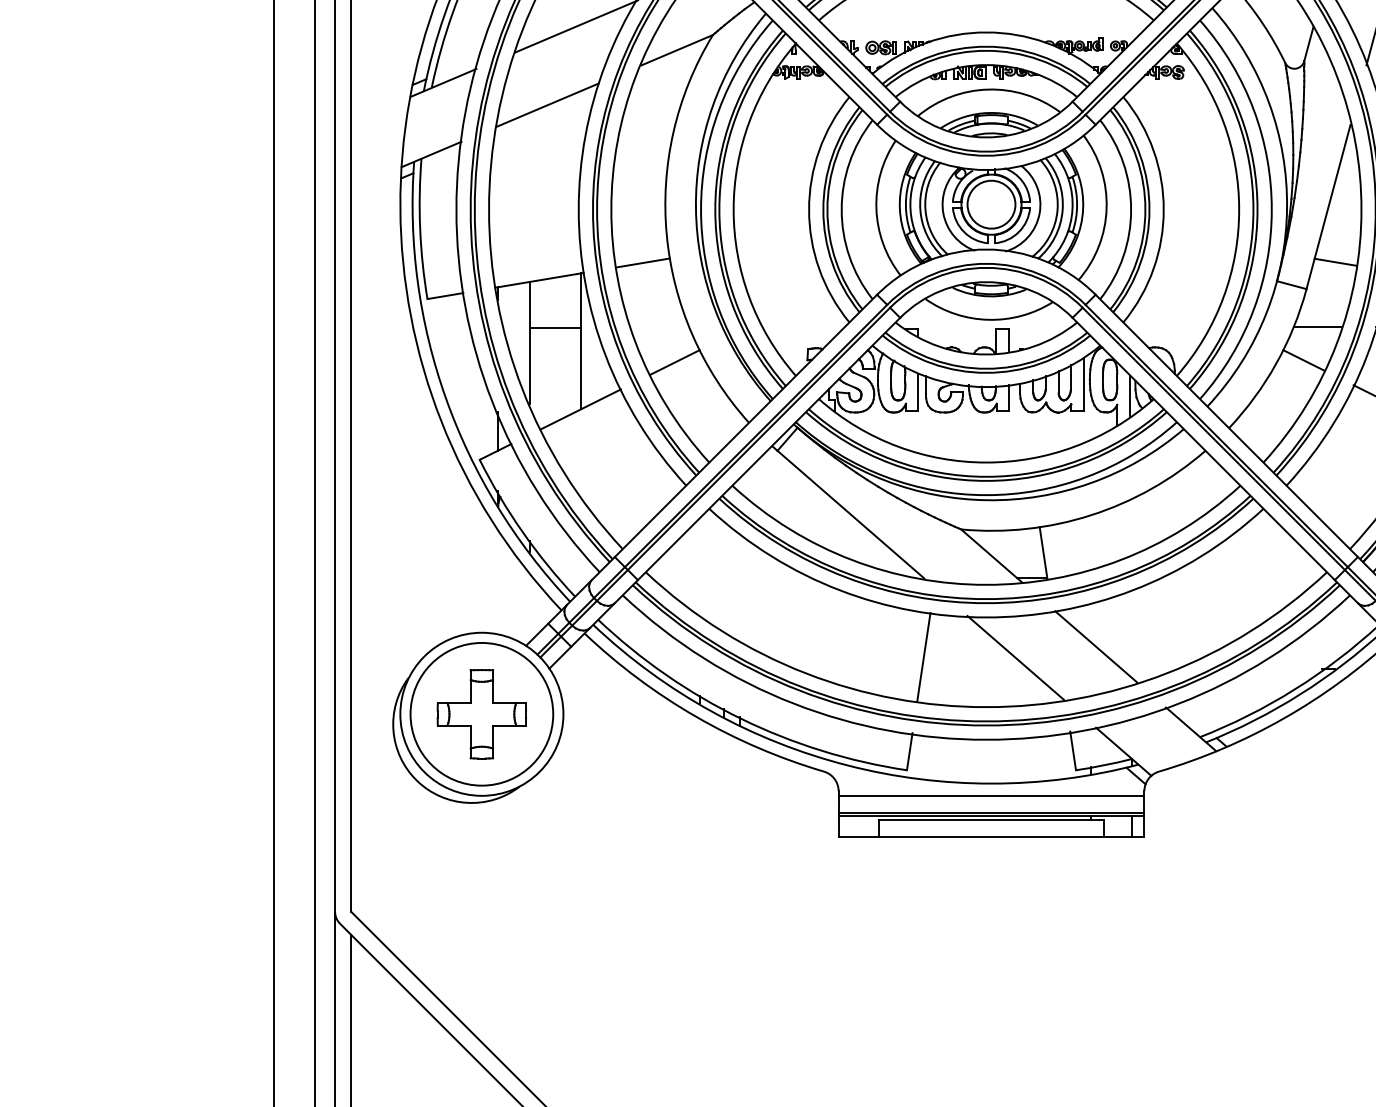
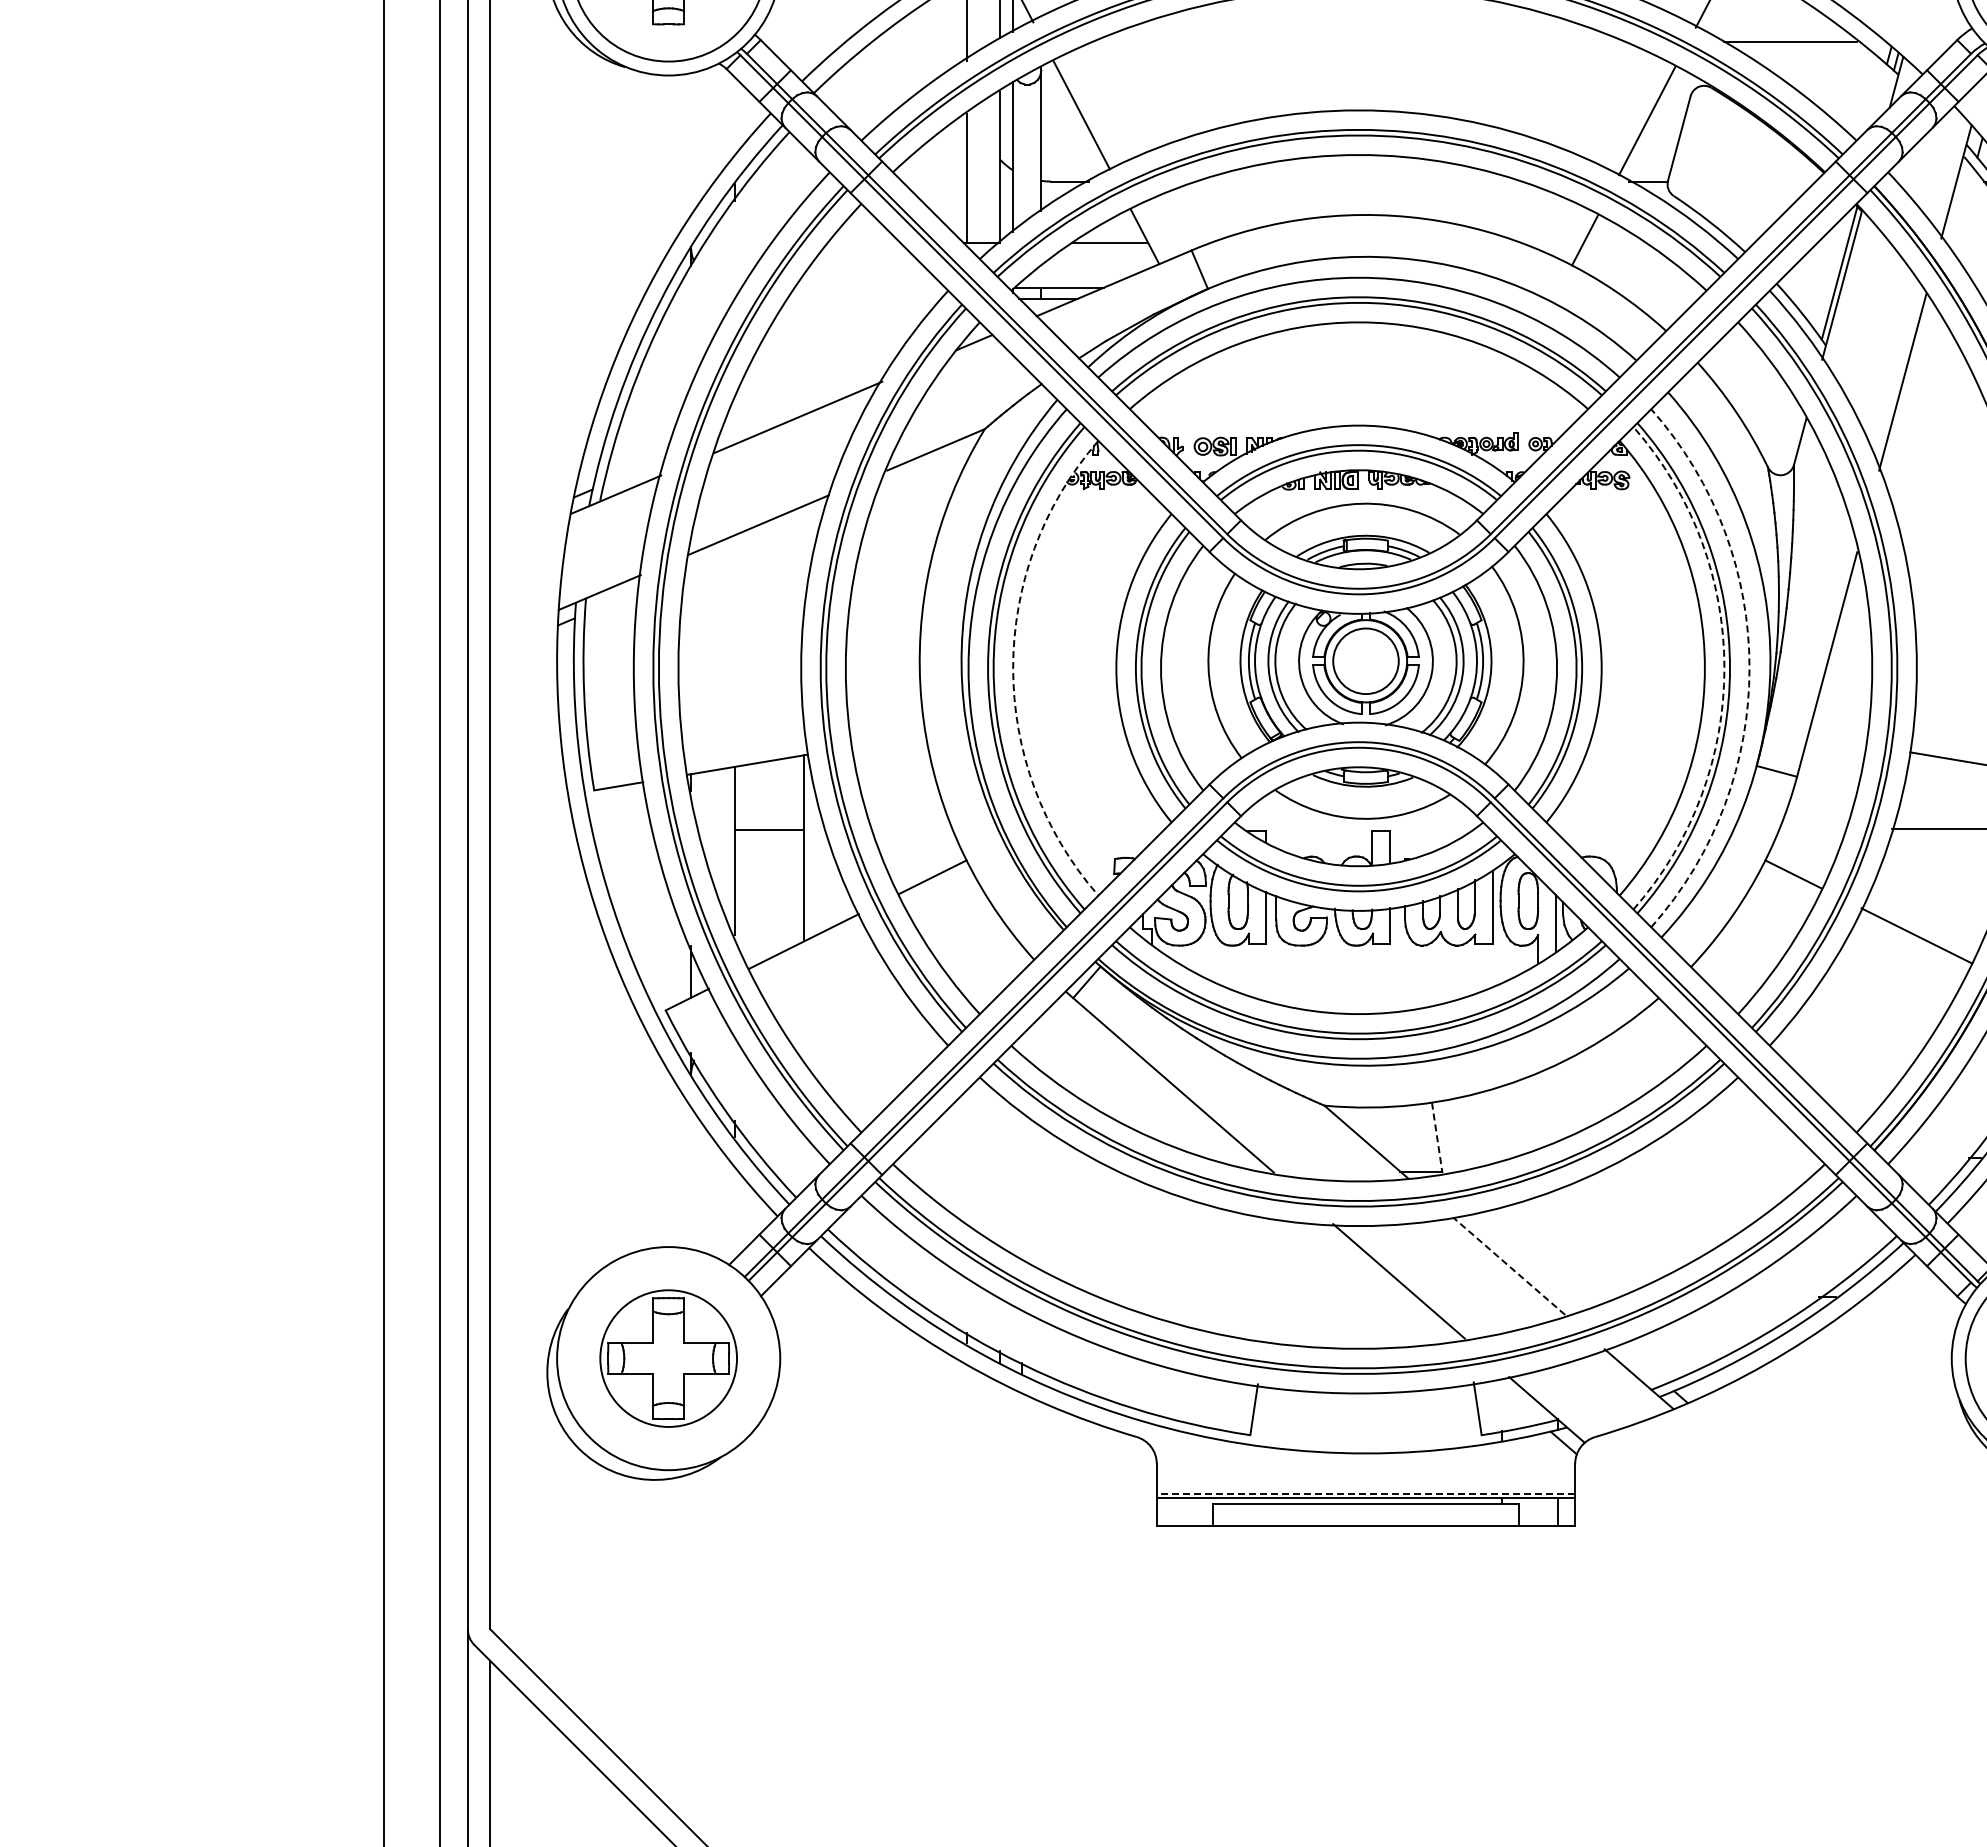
arc: (733, 209) -> (1013, 668), solid -> dashed
arc: (1253, 209) -> (1724, 668), solid -> dashed
arc: (1271, 209) -> (1749, 668), solid -> dashed
line: (1335, 261) -> (1836, 739), removed
line: (642, 262) -> (888, 740), removed
line: (1317, 326) -> (1812, 828), removed
line: (1043, 552) -> (1437, 1137), solid -> dashed
line: (1095, 646) -> (1508, 1265), solid -> dashed
line: (923, 657) -> (1273, 1280), removed
circle: (481, 714) -> (668, 1358), size x0.7
line: (991, 796) -> (1365, 1470), removed
line: (991, 812) -> (1365, 1493), solid -> dashed

